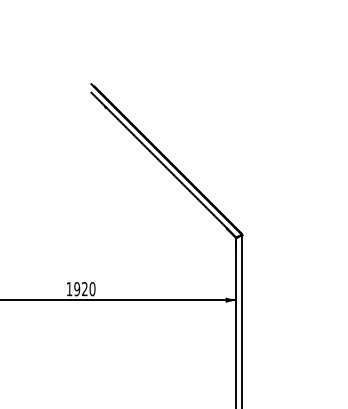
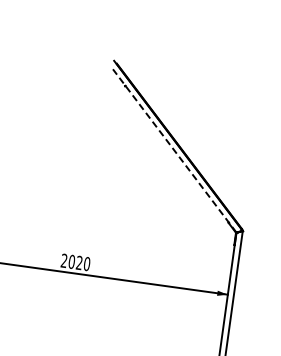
line: (163, 164) -> (174, 150), solid -> dashed
text: (72, 289) -> (67, 261), 1920 -> 2020

